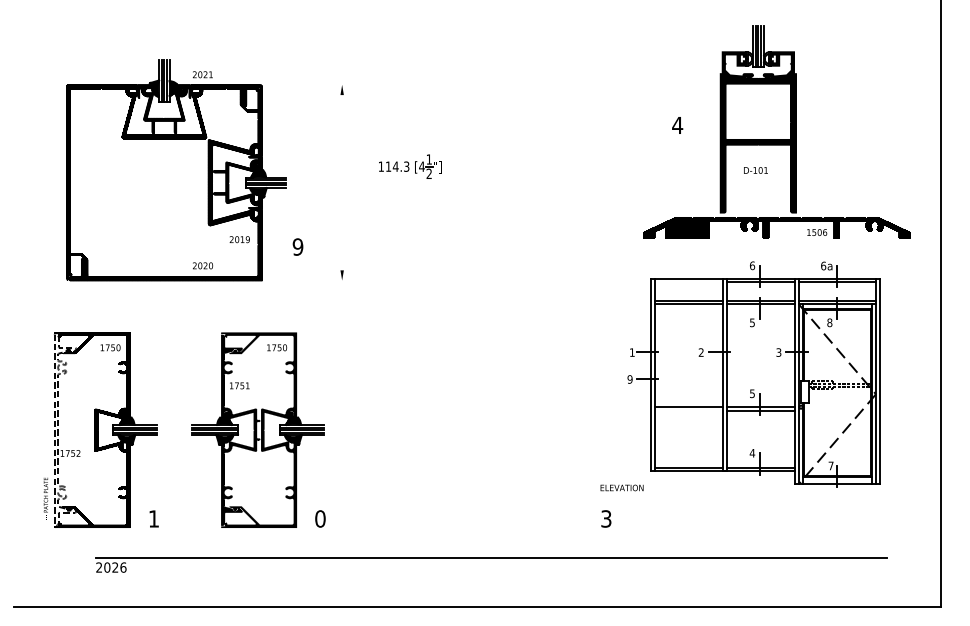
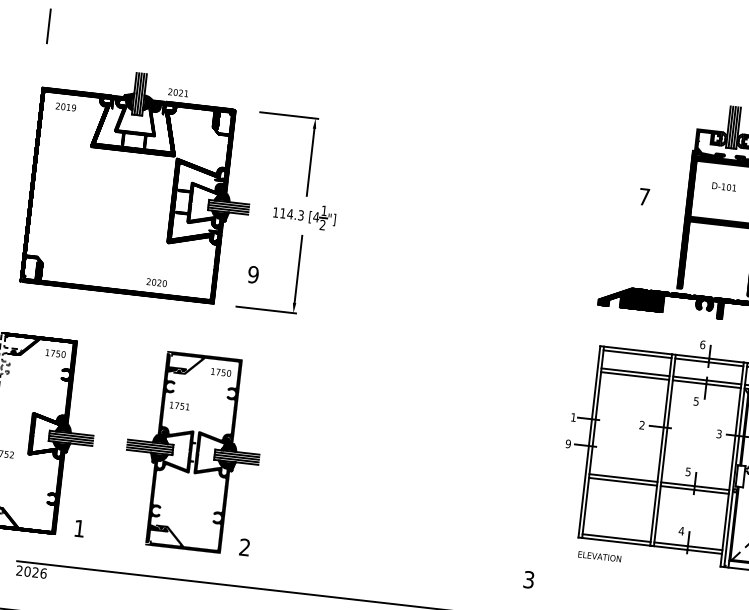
line: (66, 23) -> (48, 26), added
line: (315, 84) -> (289, 115), added
text: (677, 125) -> (644, 196), 4 -> 7
line: (342, 128) -> (311, 162), added
part: (410, 166) -> (304, 215), moved
text: (755, 170) -> (723, 186), moved
line: (342, 236) -> (298, 269), added
text: (239, 239) -> (65, 106), moved
line: (314, 280) -> (265, 309), added
line: (688, 282) -> (637, 354), added
line: (688, 410) -> (622, 481), added
text: (621, 487) -> (599, 556), moved
text: (320, 518) -> (244, 547), 0 -> 2

